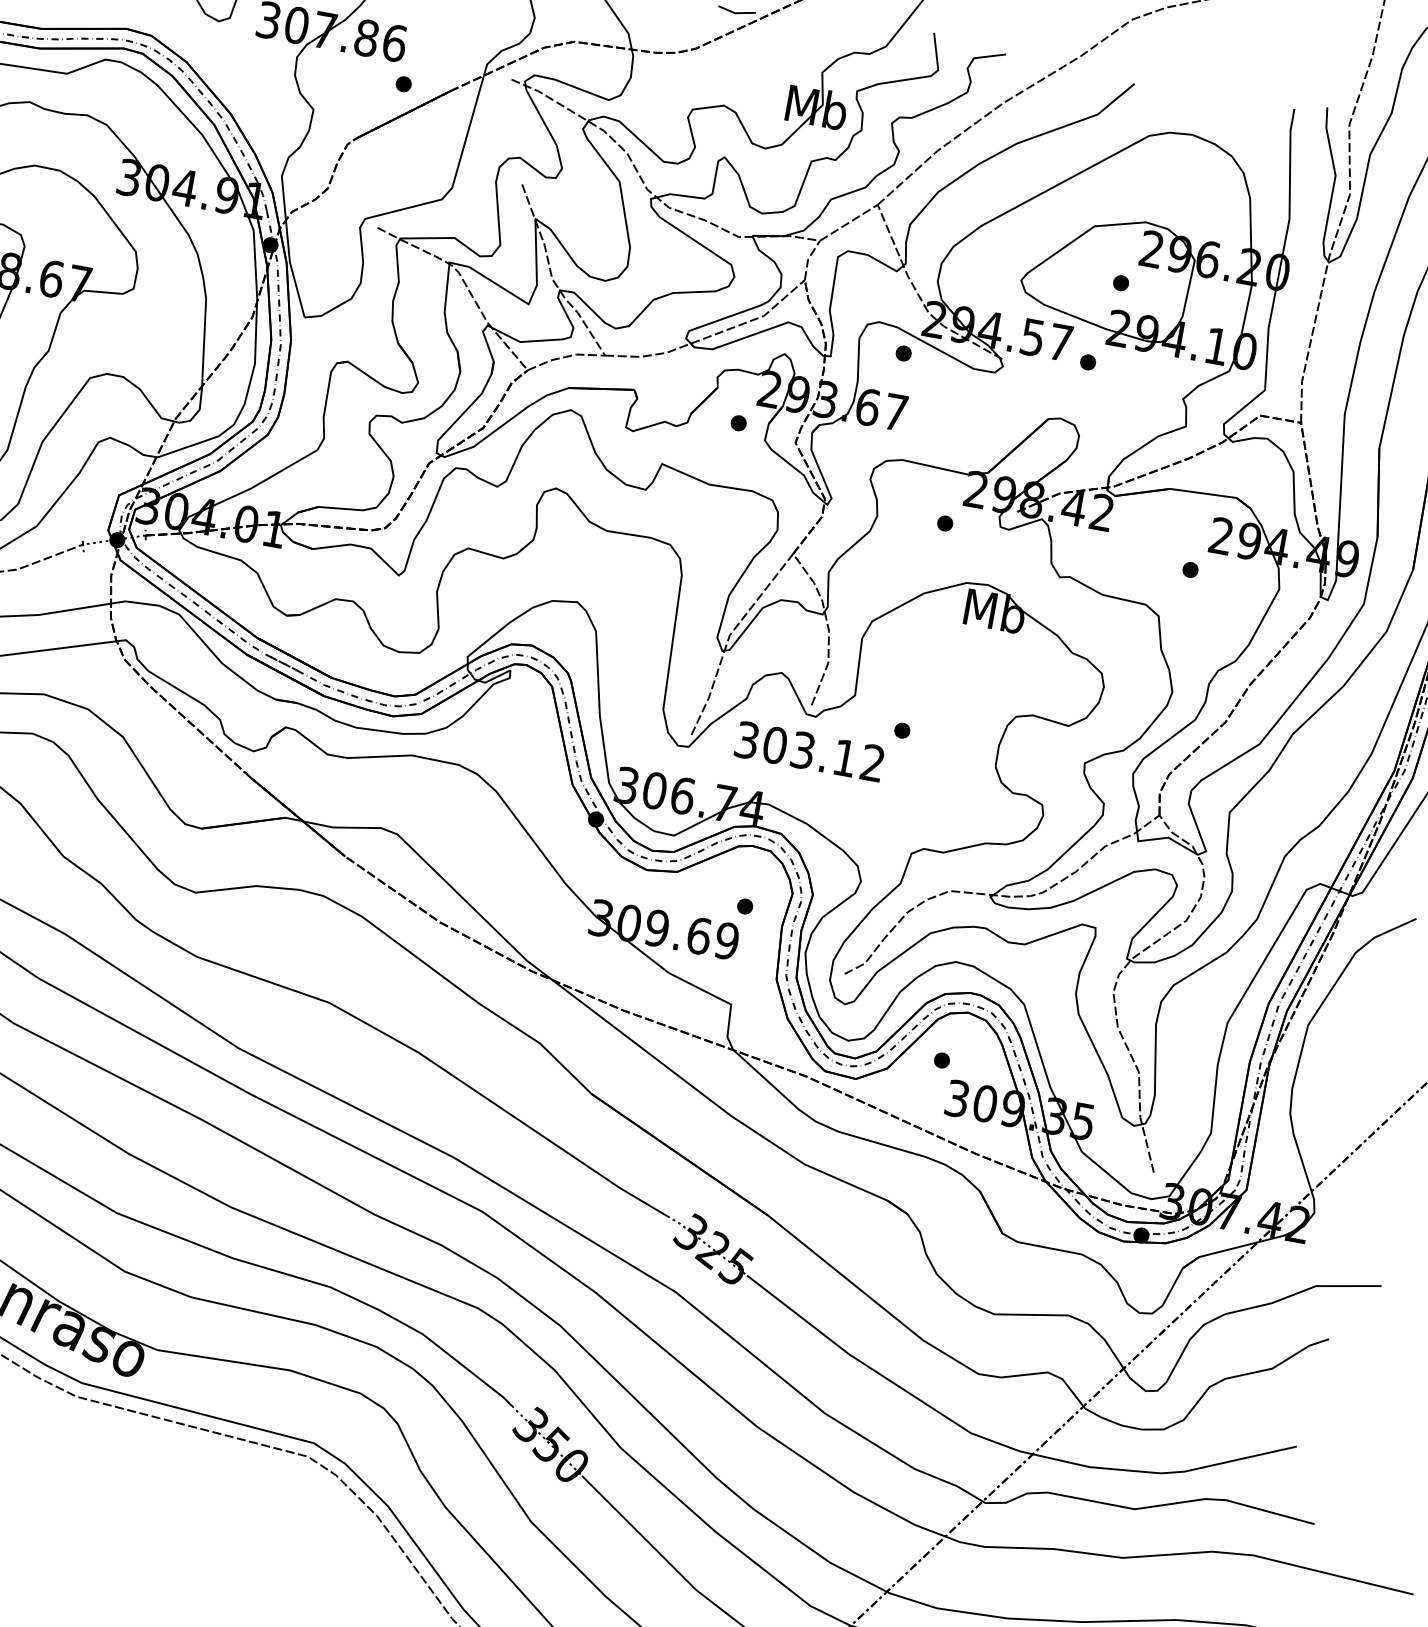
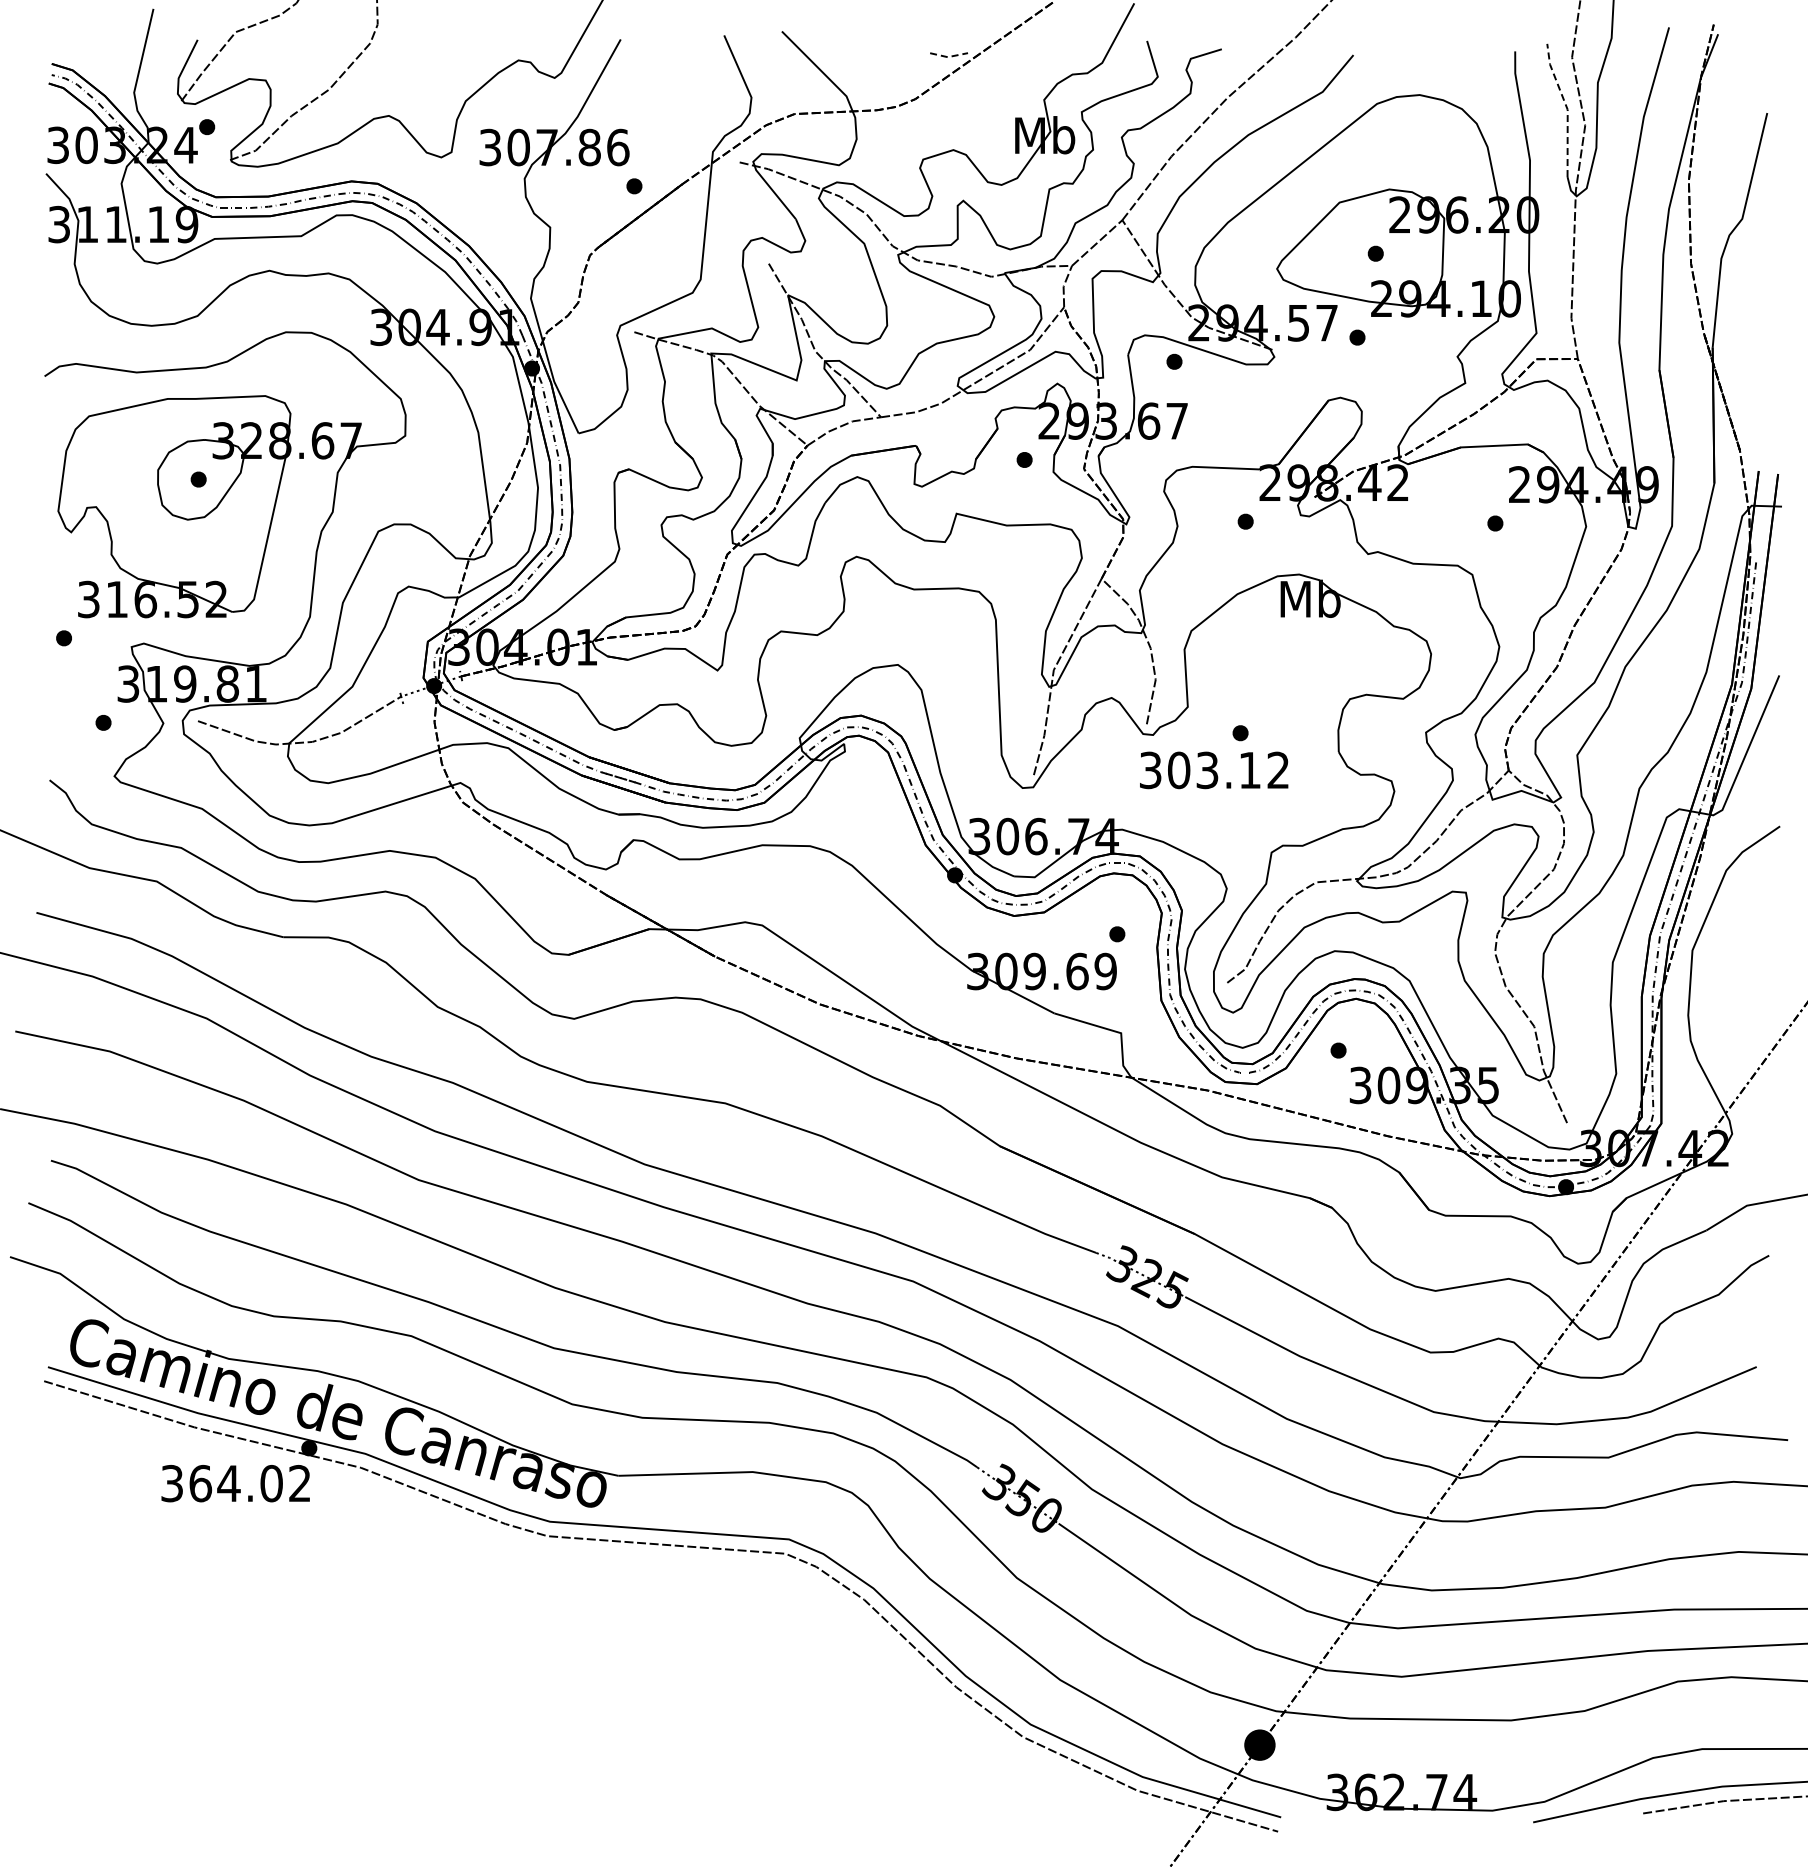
line: (735, 12) -> (948, 56), solid -> dashed
line: (1335, 174) -> (1567, 108), solid -> dashed
text: (809, 751) -> (1214, 770), moved

